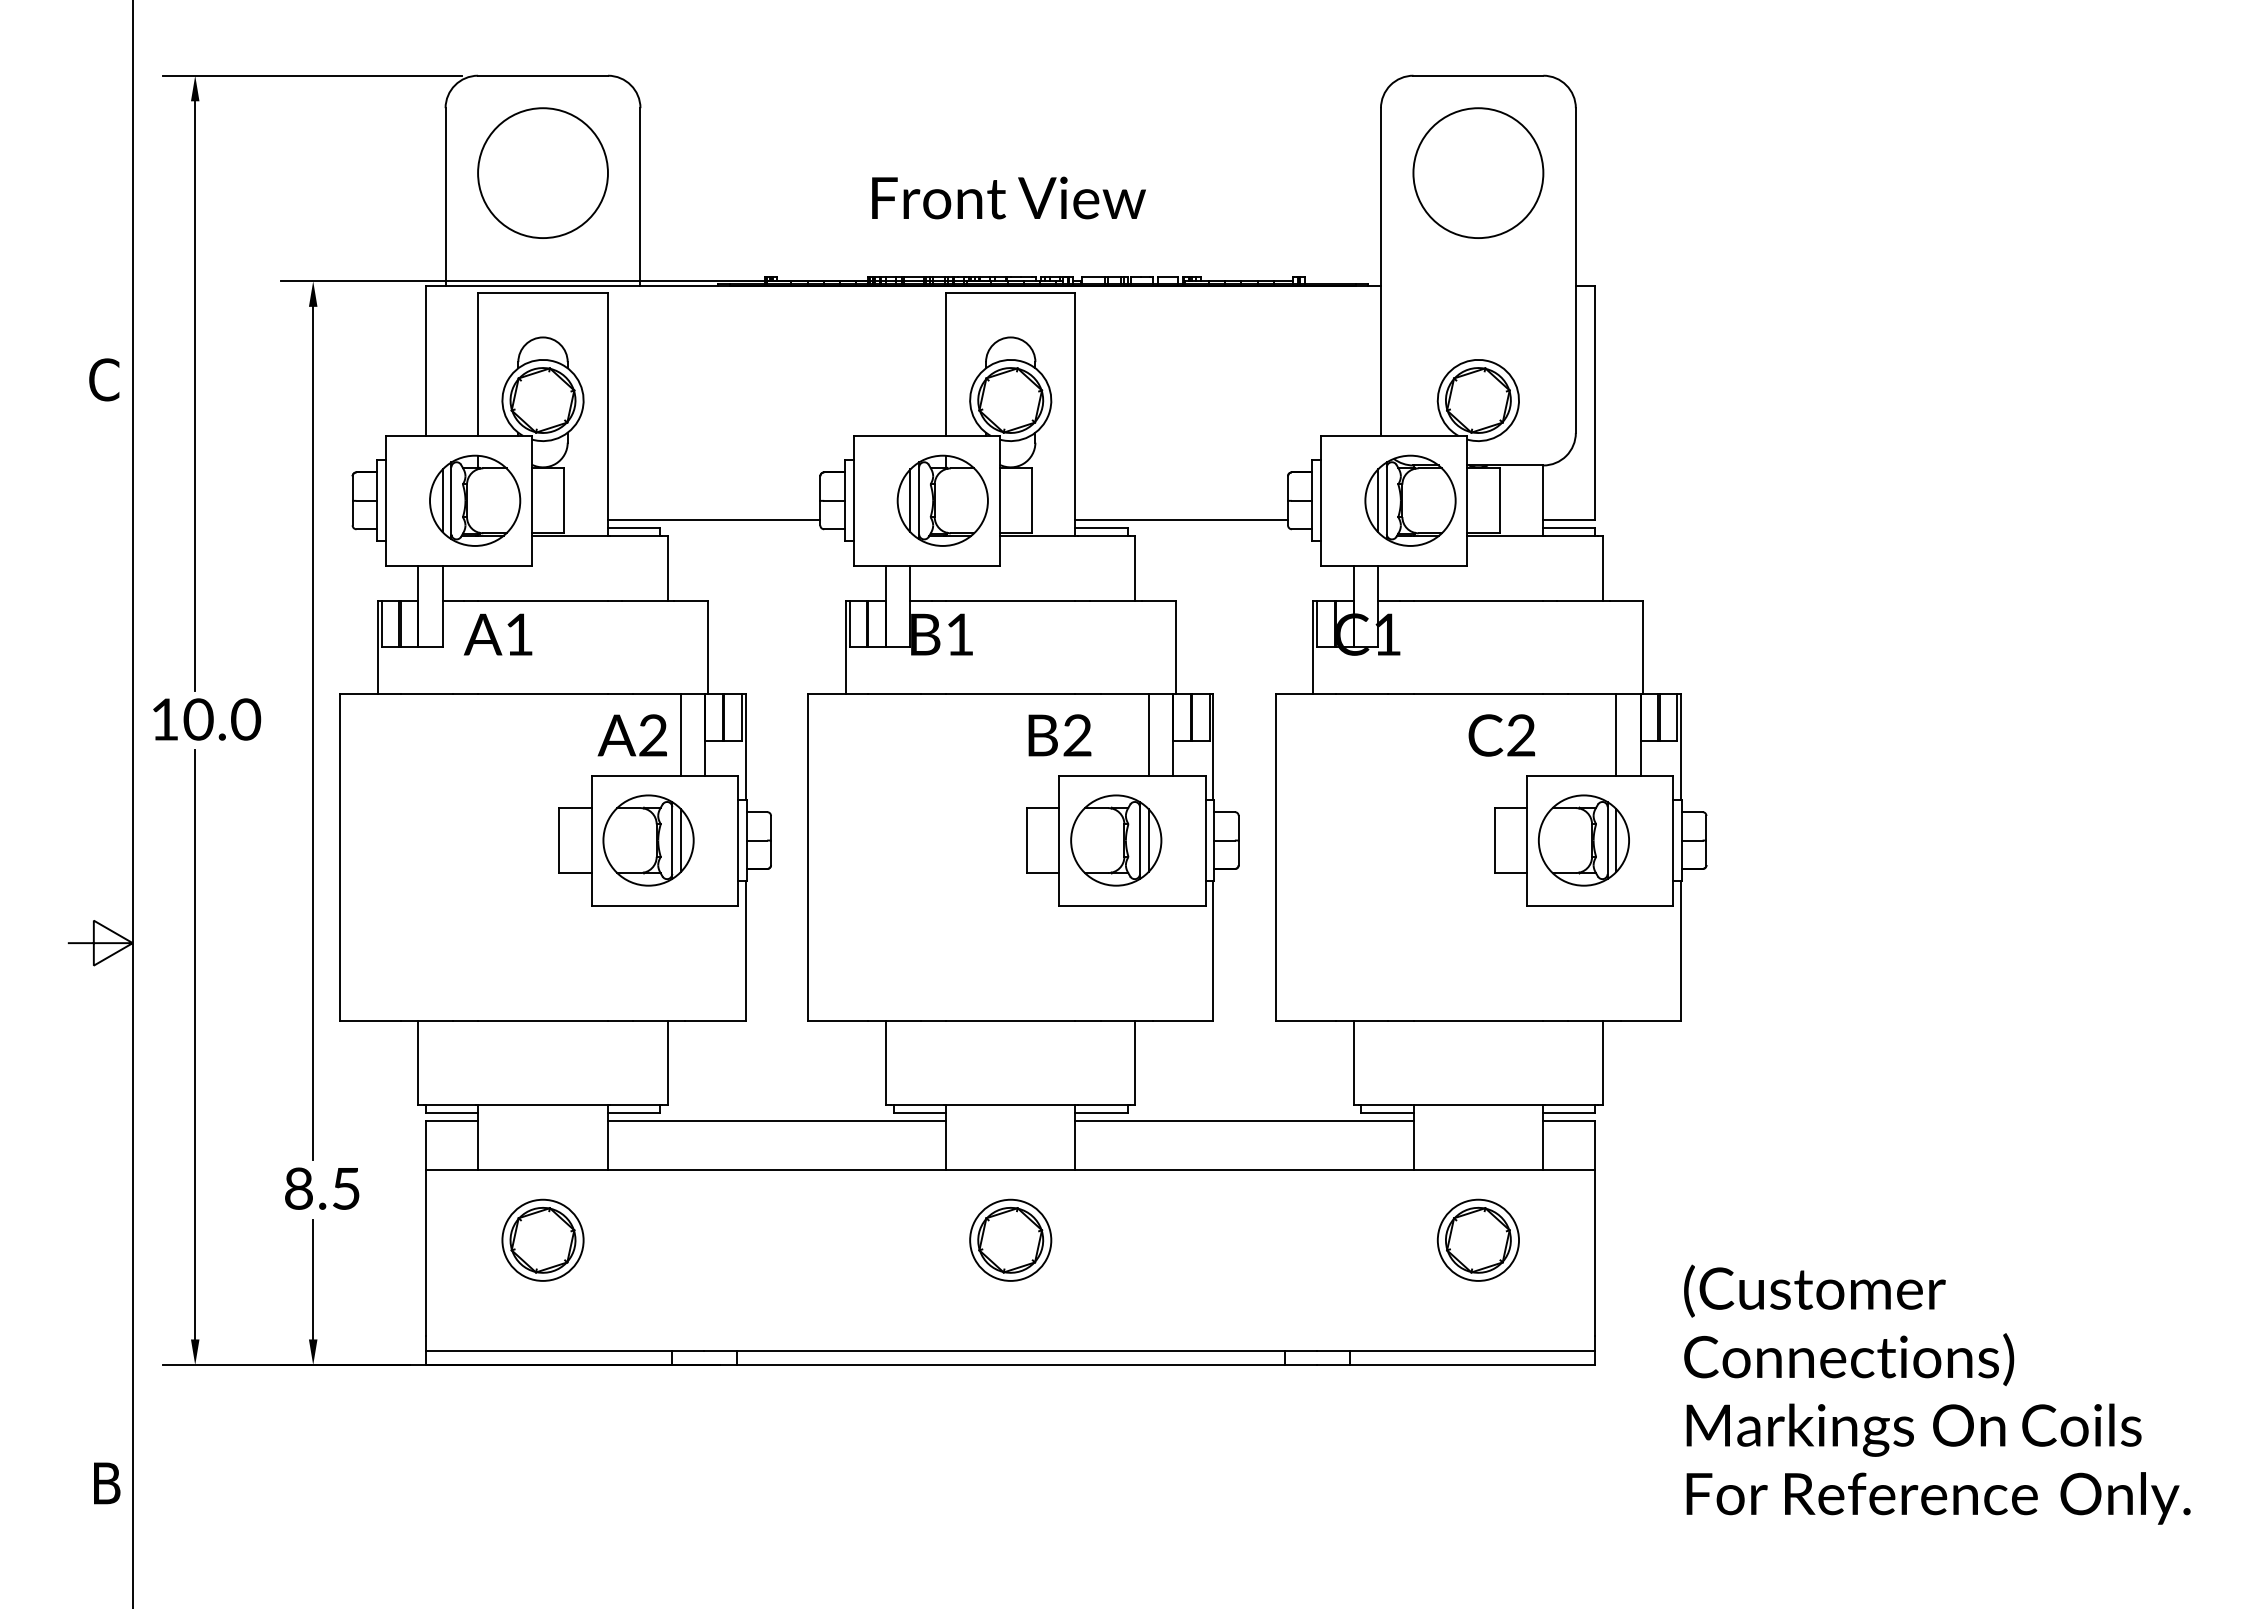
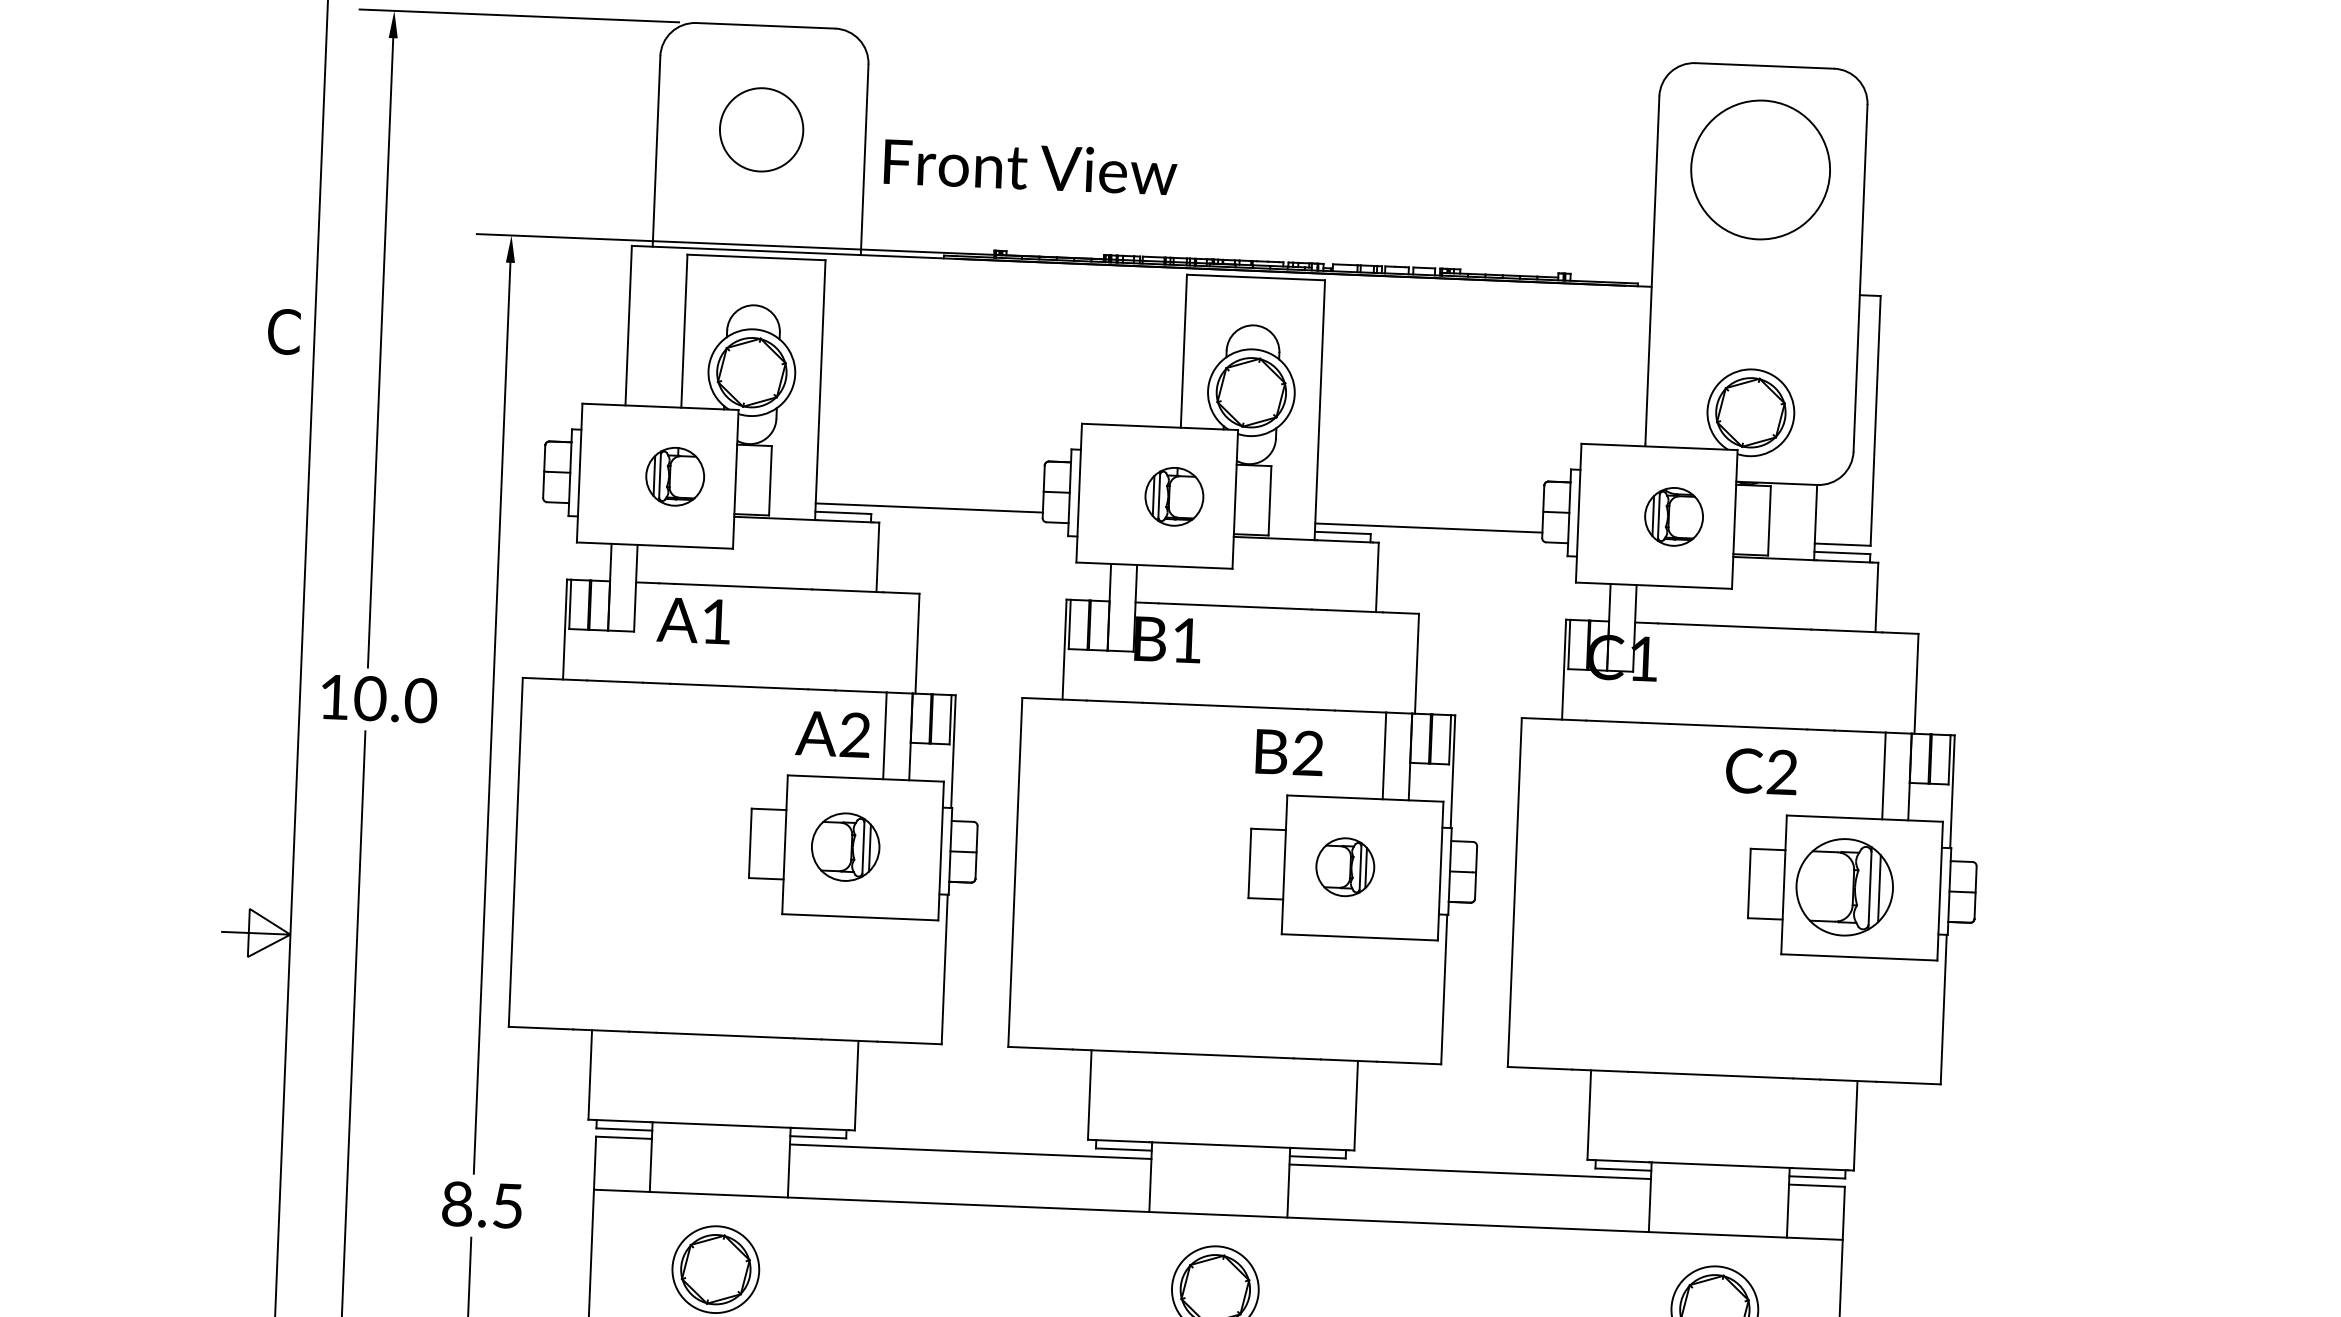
circle: (542, 173) -> (761, 130), size x0.6
text: (1008, 197) -> (1030, 166), moved
part: (475, 500) -> (675, 476), size x0.6
part: (942, 500) -> (1174, 496), size x0.6
part: (1410, 500) -> (1674, 516), size x0.6
part: (648, 840) -> (845, 847), size x0.7
part: (1116, 840) -> (1345, 867), size x0.6

